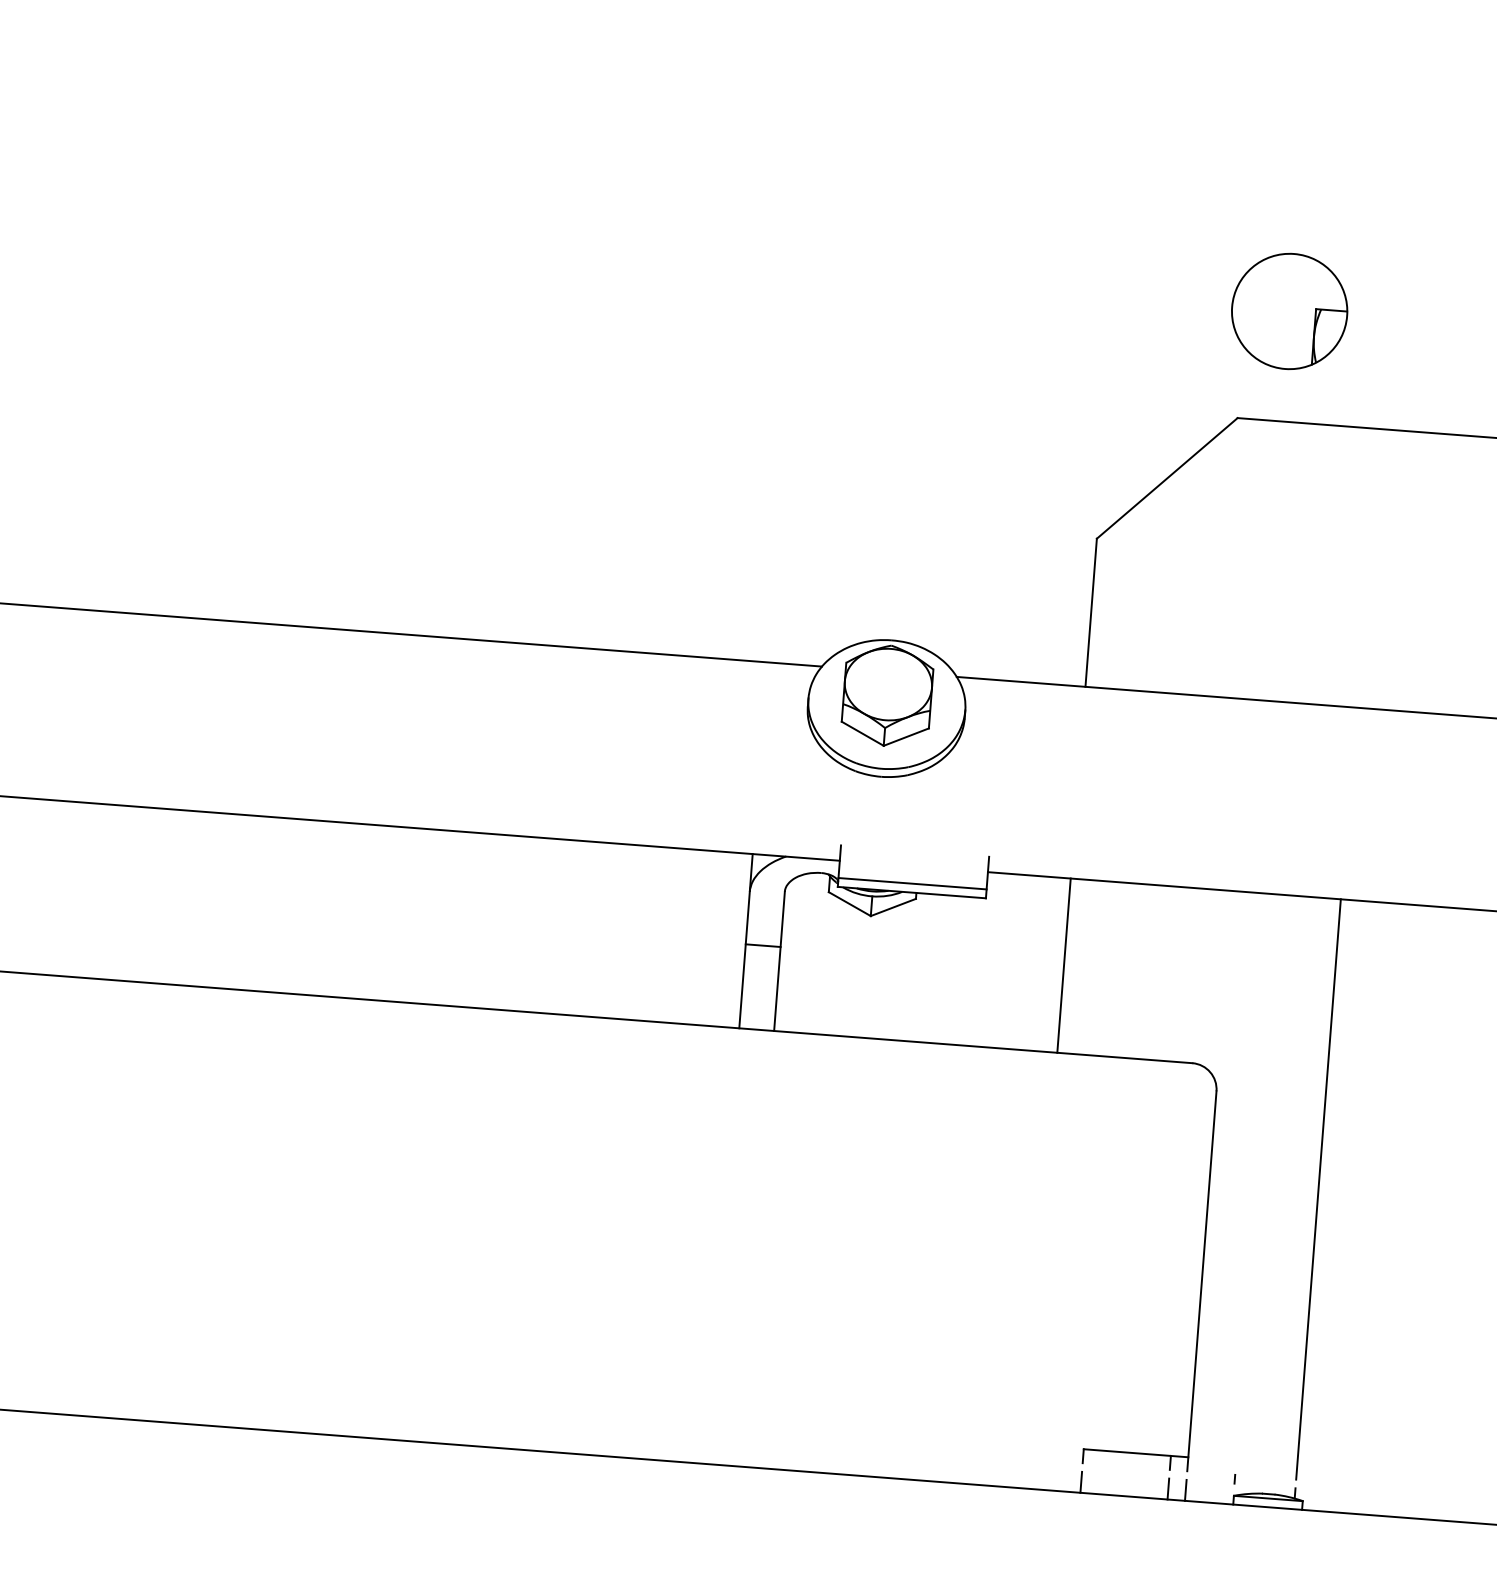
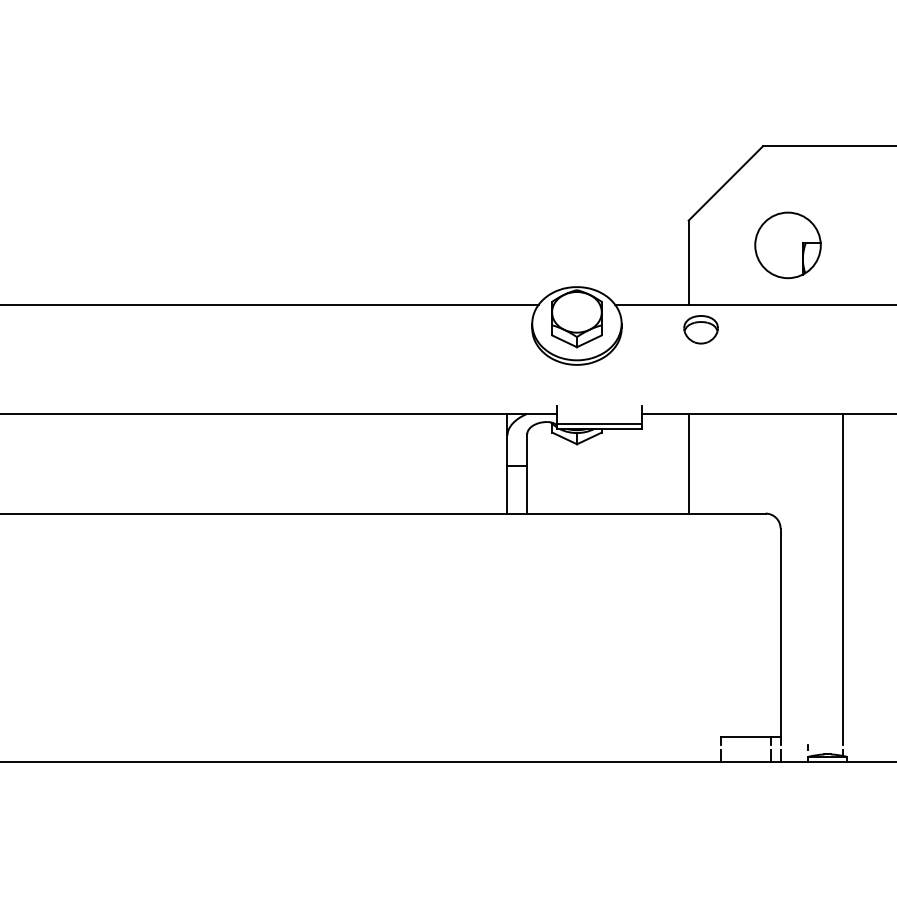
part: (1288, 311) -> (787, 245), moved
part: (1102, 731) -> (700, 329), added

